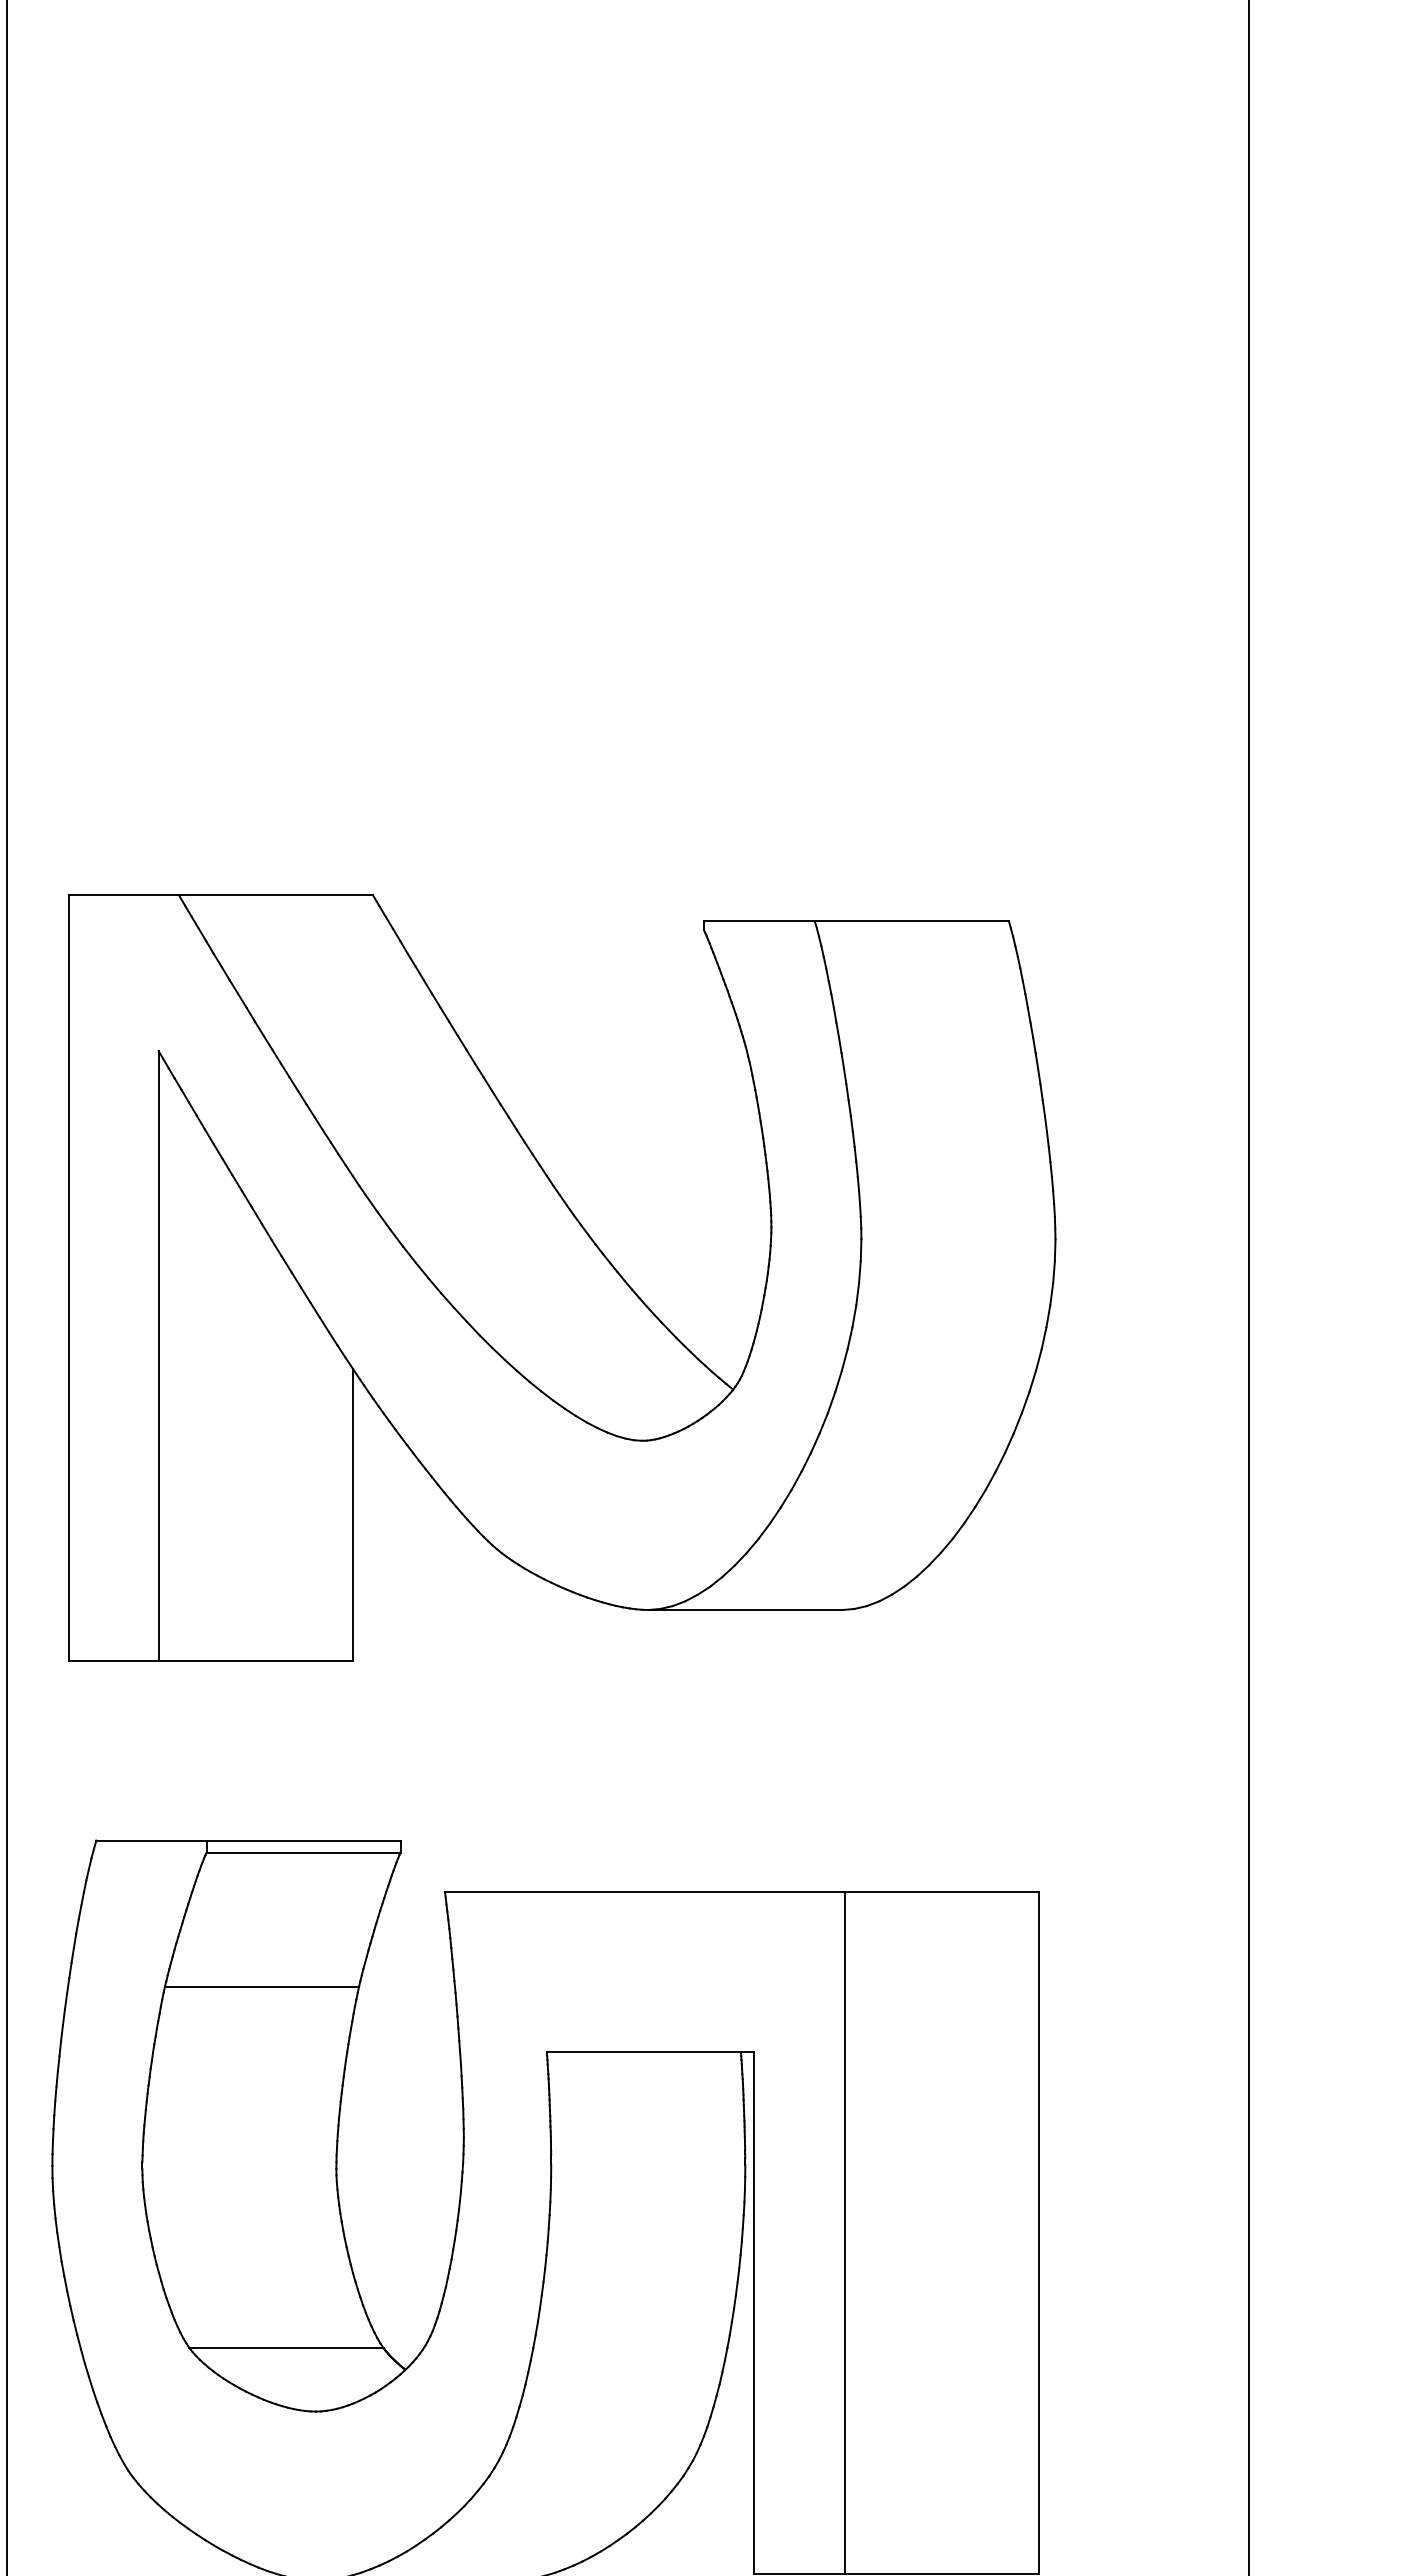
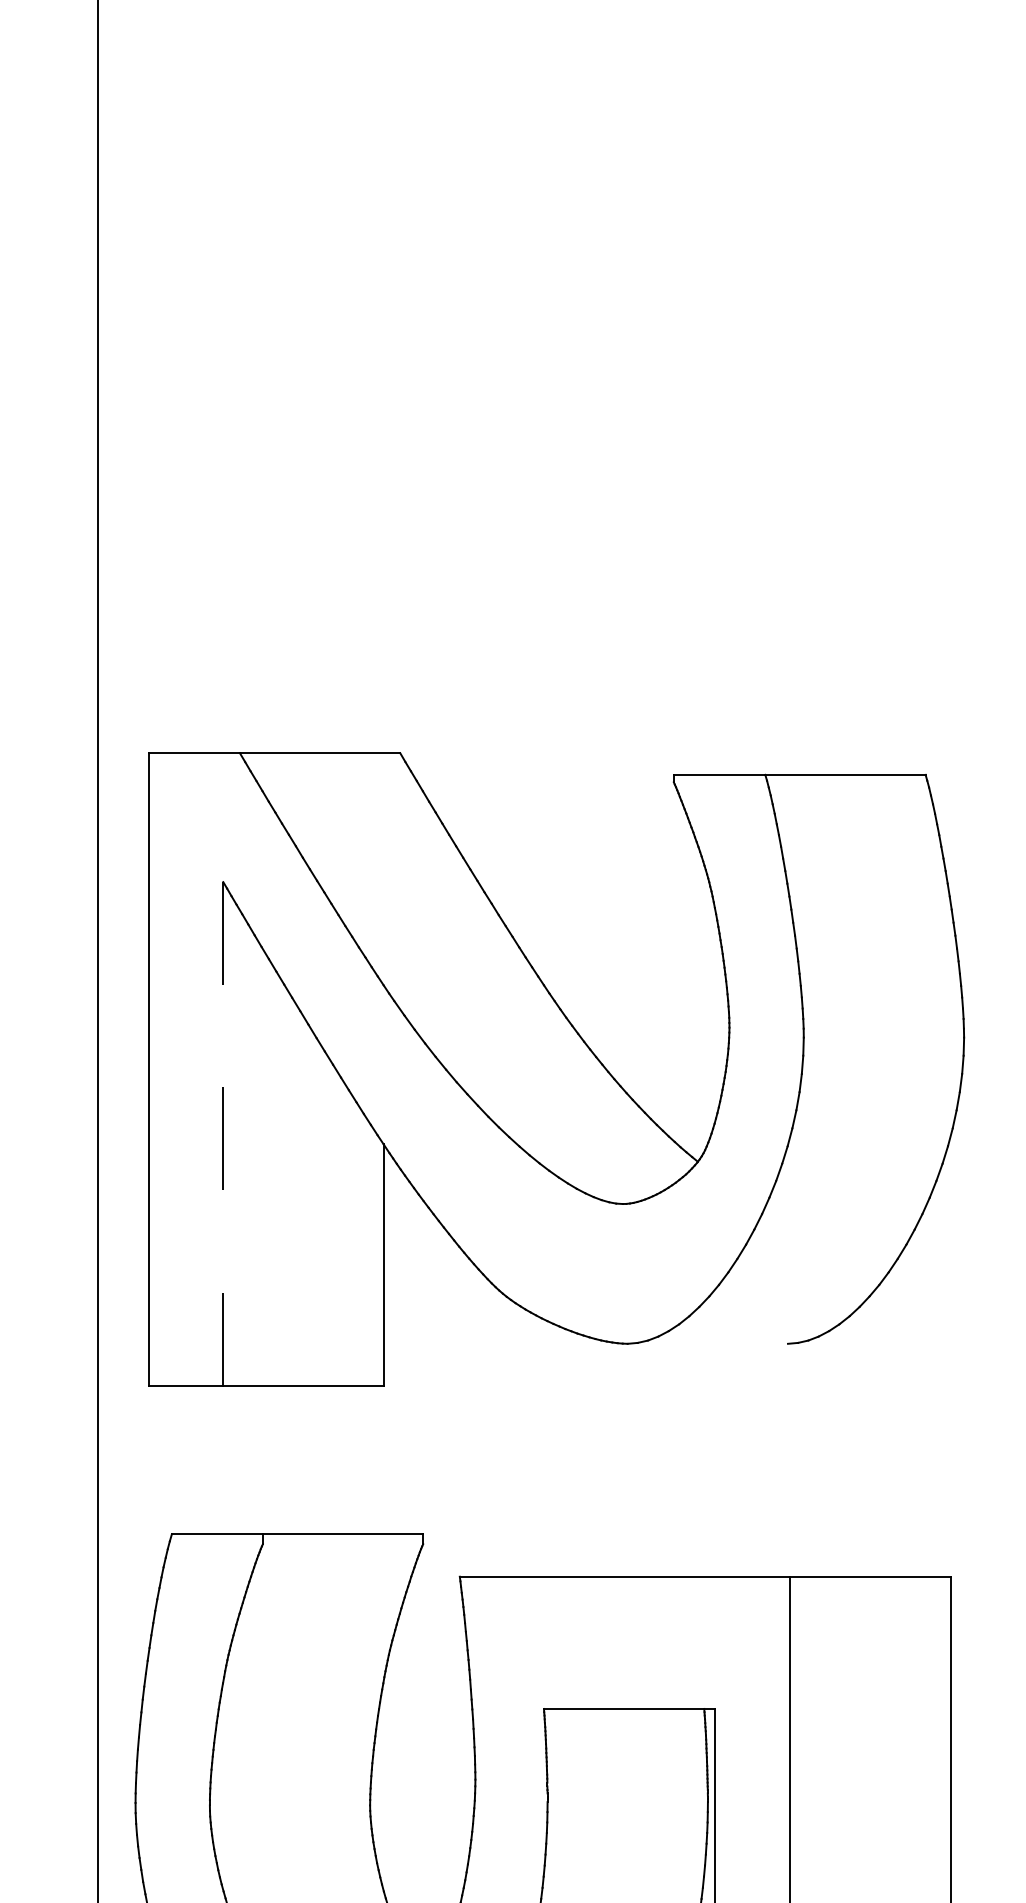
line: (158, 1356) -> (223, 1134), solid -> dashed
line: (745, 1610) -> (708, 1344), removed
line: (303, 1852) -> (342, 1544), removed
line: (262, 1986) -> (309, 1654), removed

